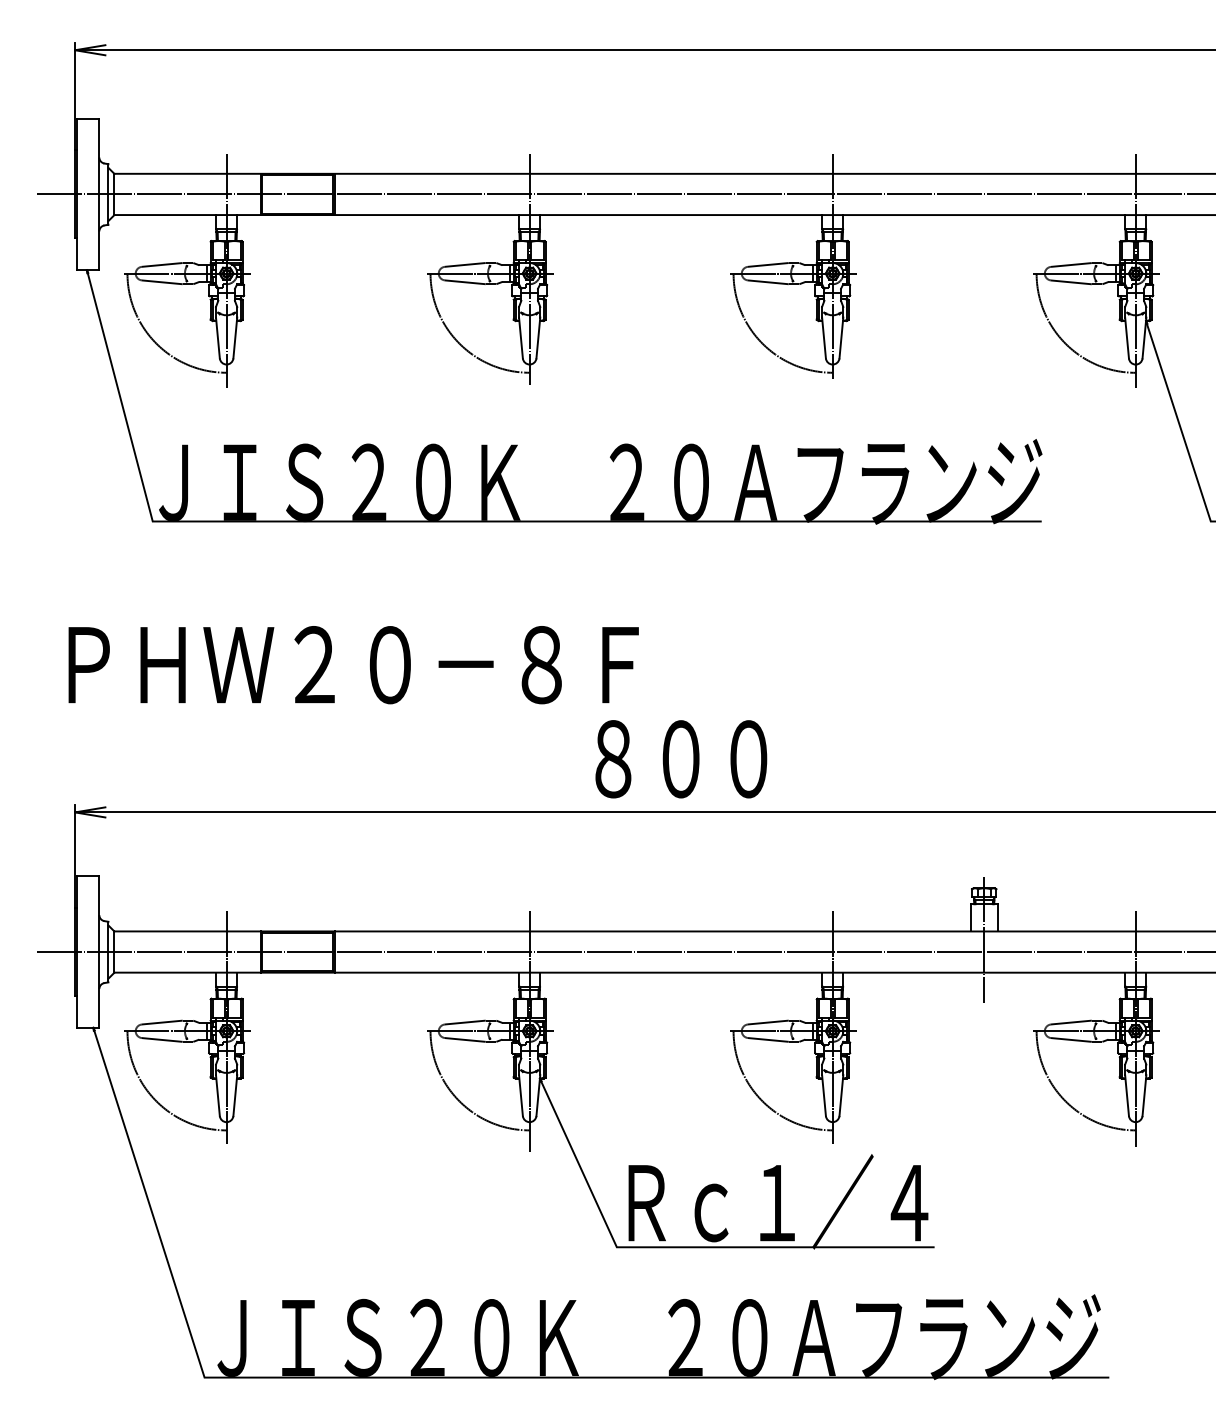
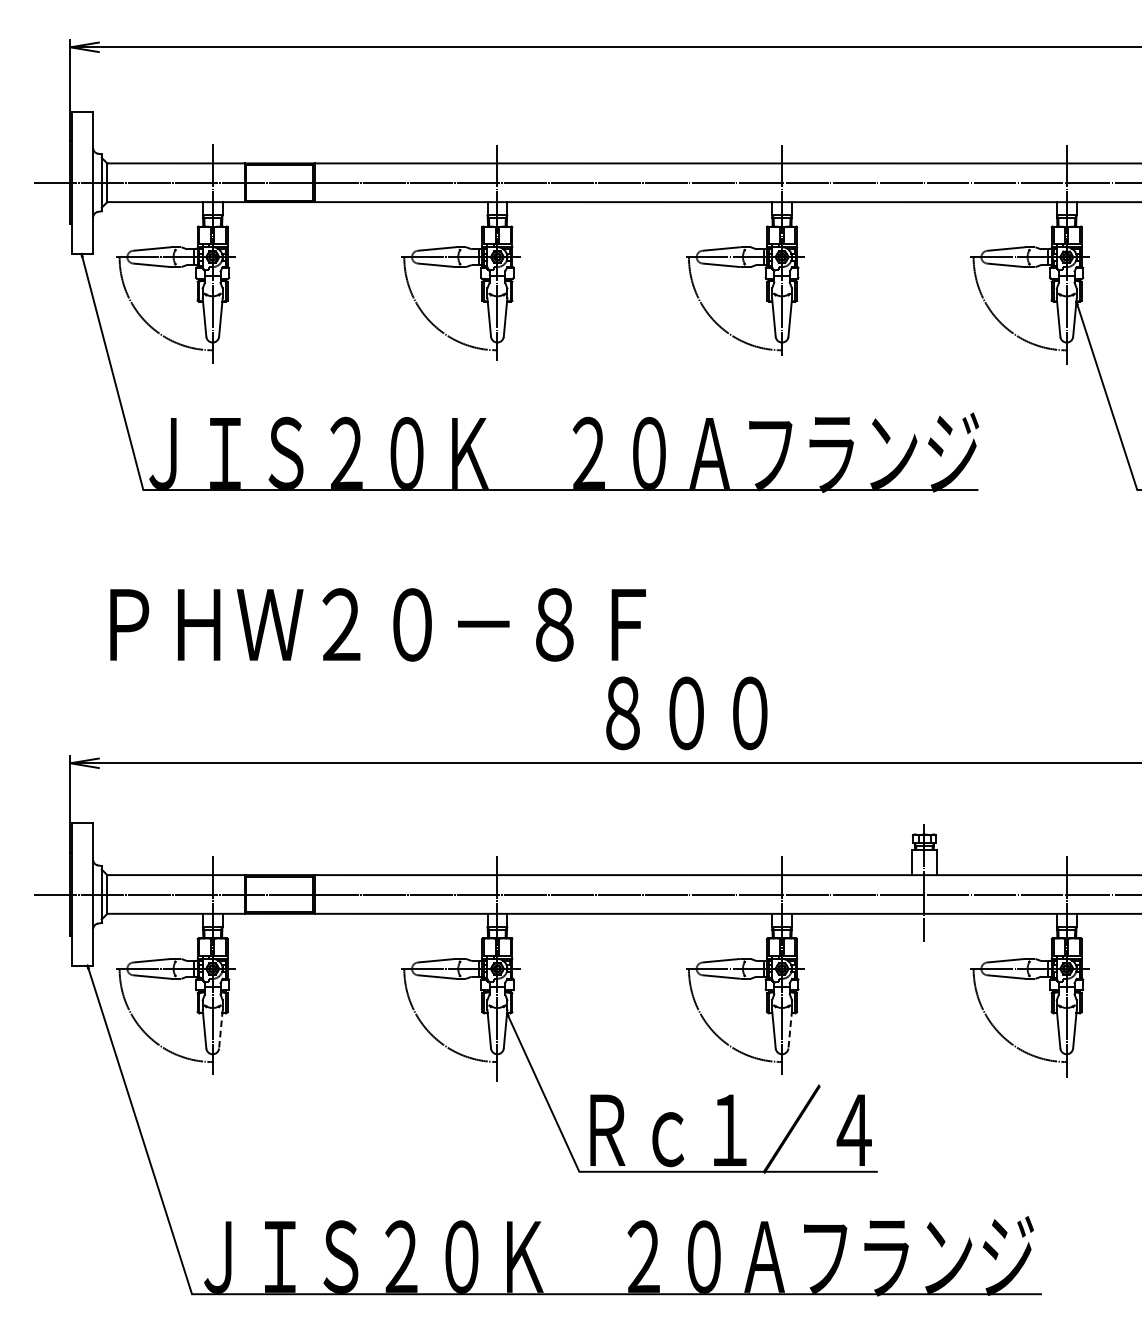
text: (353, 665) -> (377, 625), moved
text: (681, 759) -> (687, 713), moved
line: (235, 1096) -> (221, 1030), solid -> dashed
line: (841, 1096) -> (790, 1030), solid -> dashed

